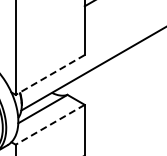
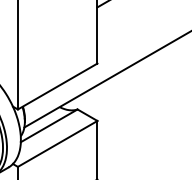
line: (50, 74) -> (57, 85), dashed -> solid
line: (50, 124) -> (57, 143), dashed -> solid

